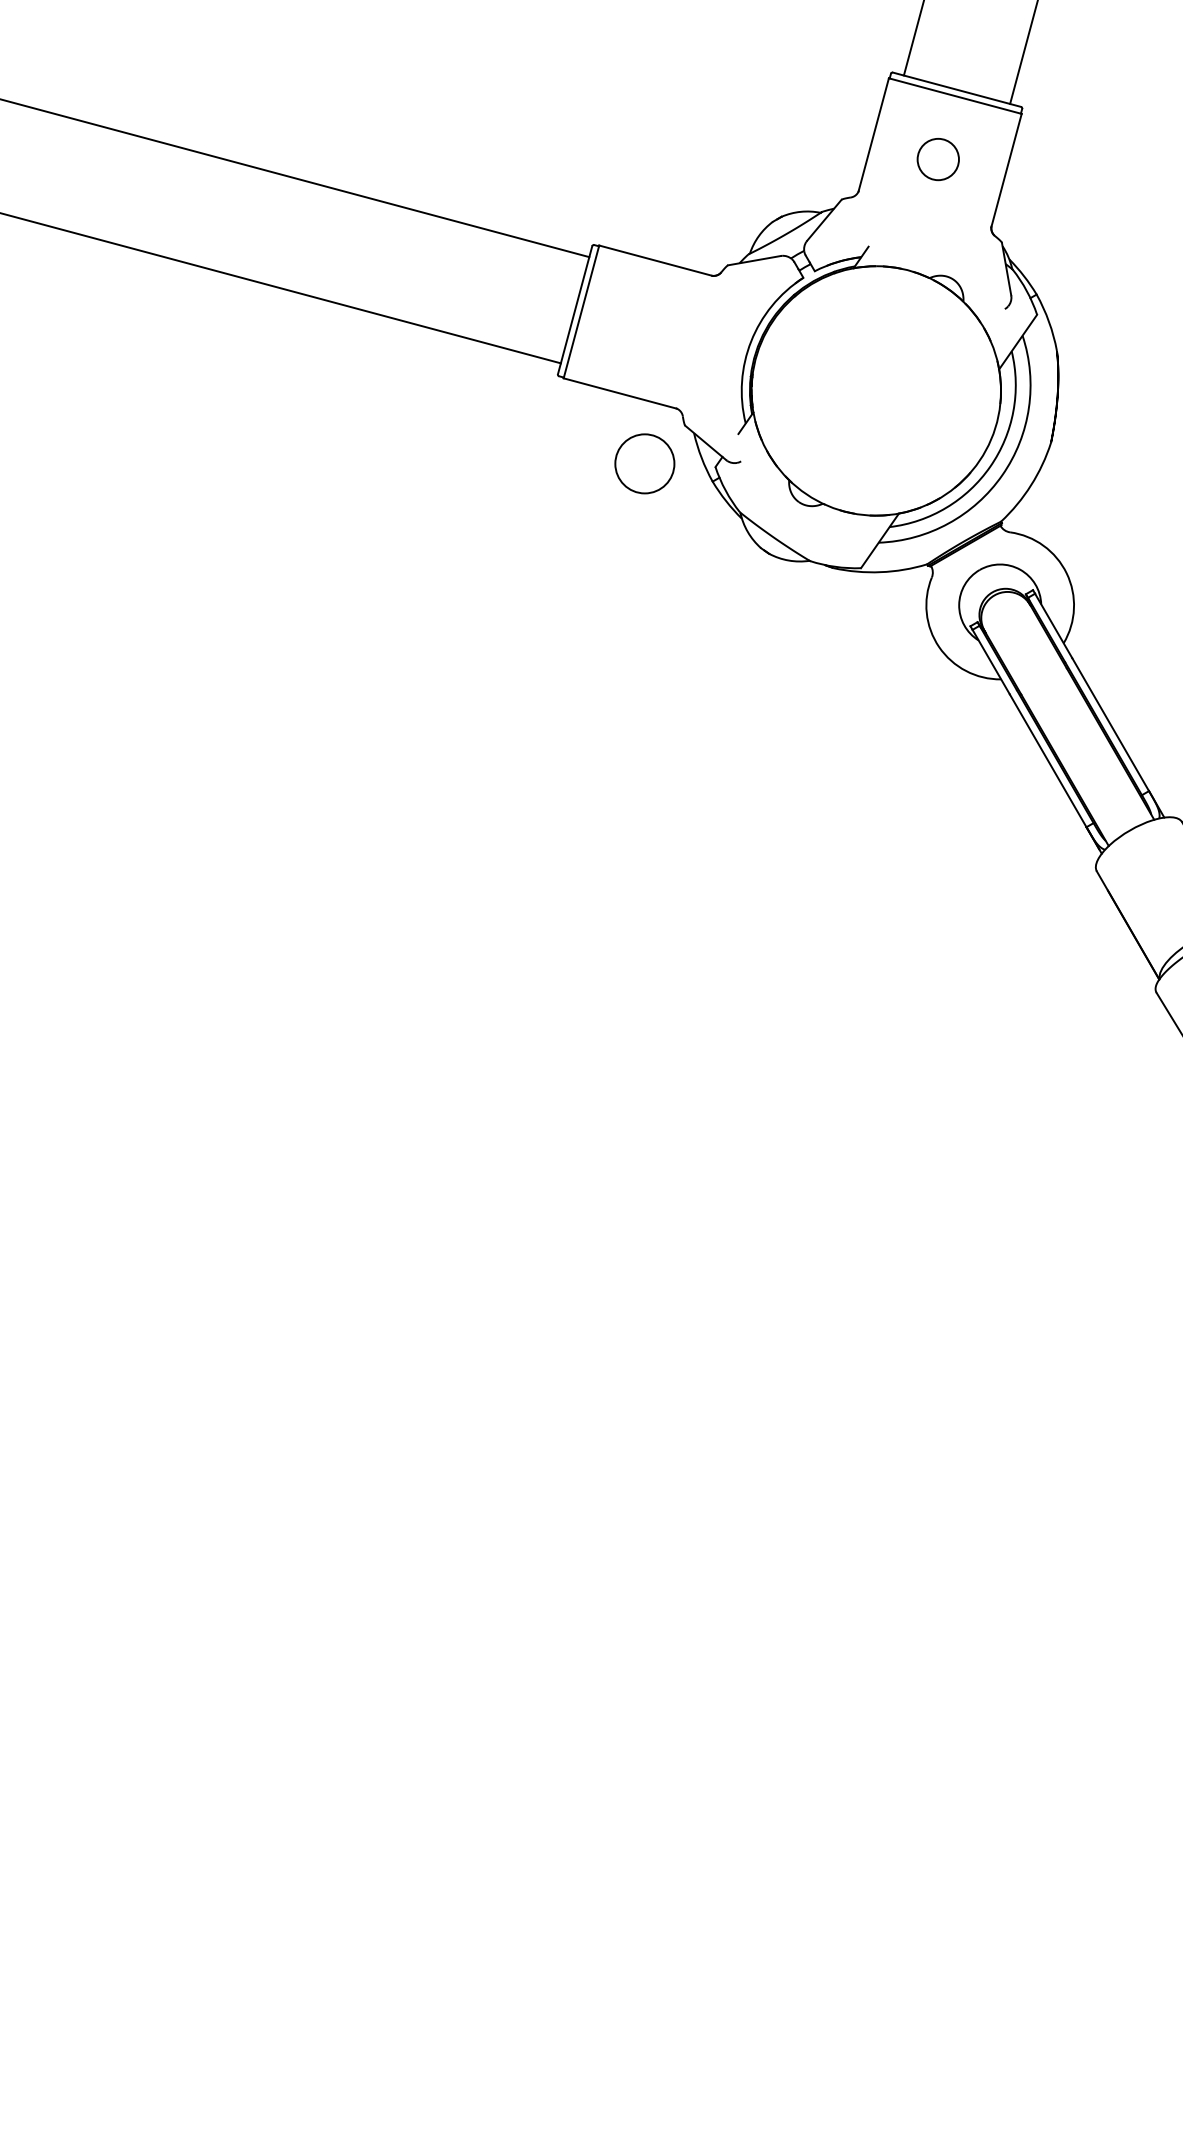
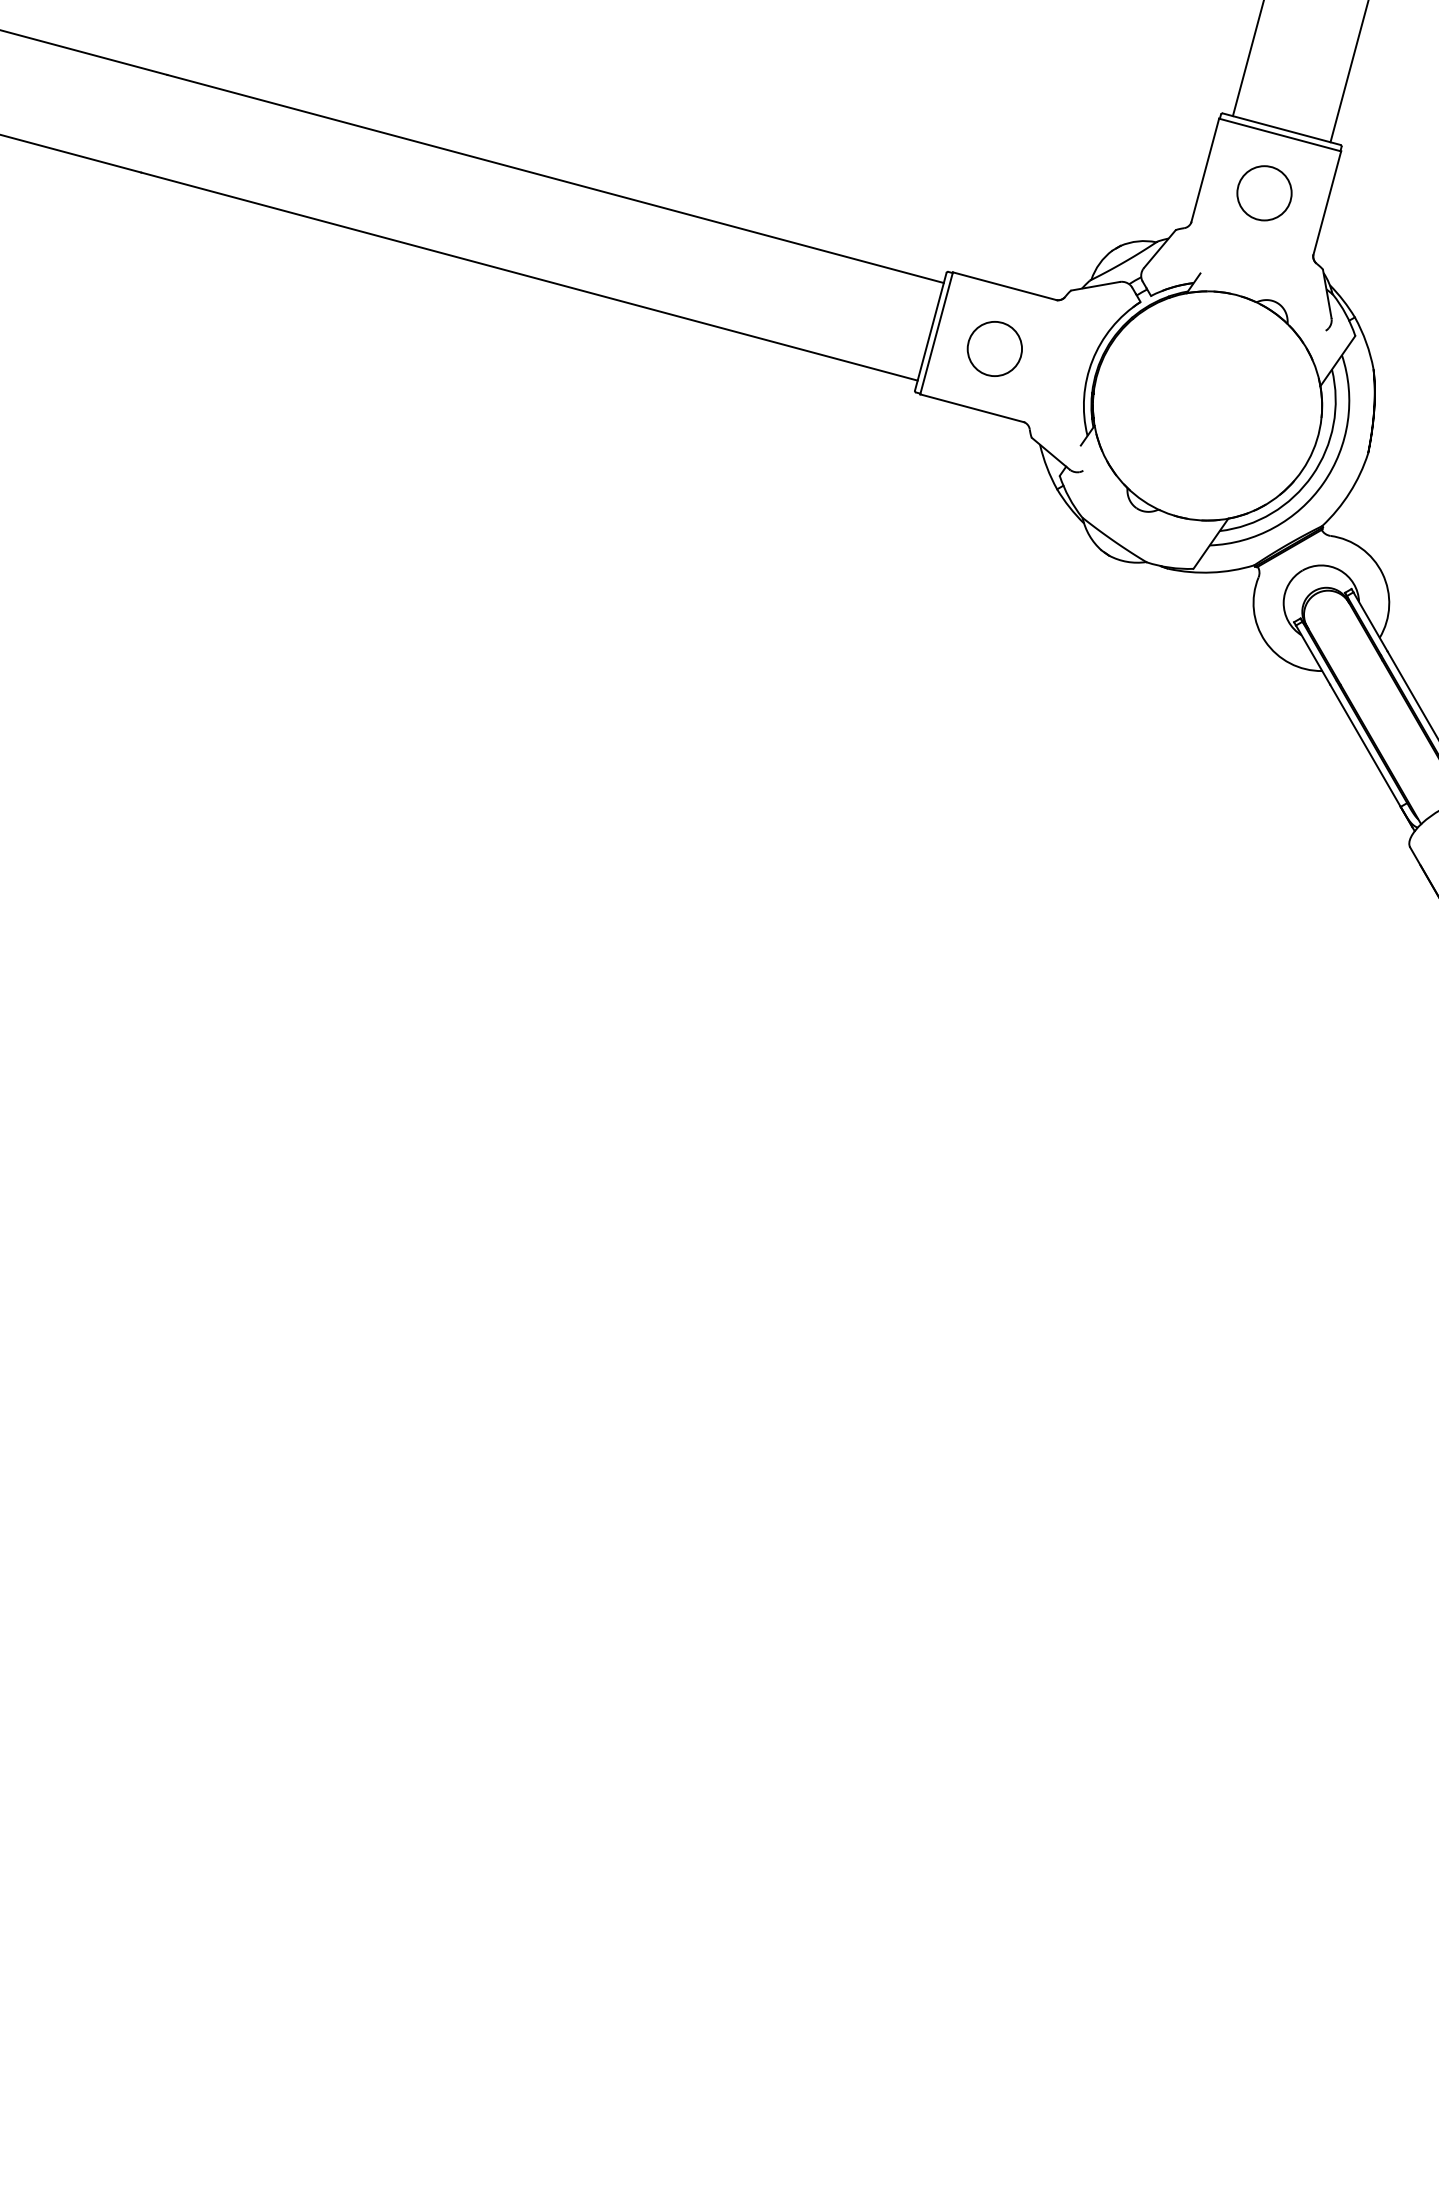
circle: (938, 159) -> (1264, 193), size x1.43
circle: (644, 463) -> (994, 348), moved

